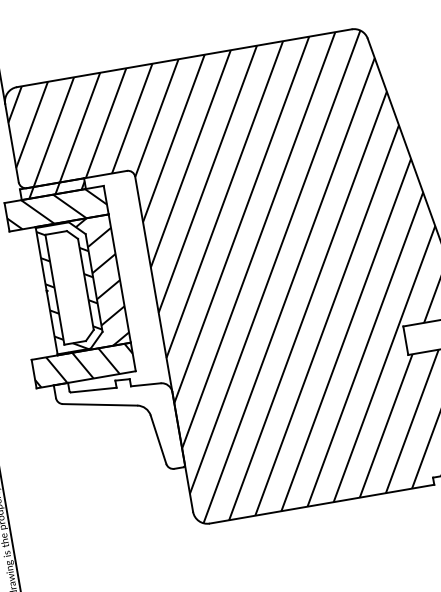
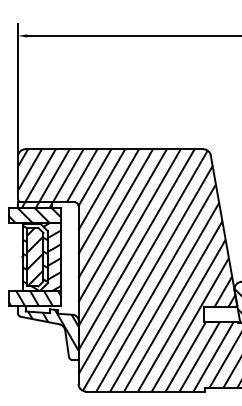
hatch: (70, 285) -> (35, 256), added
hatch: (124, 416) -> (51, 328), added

